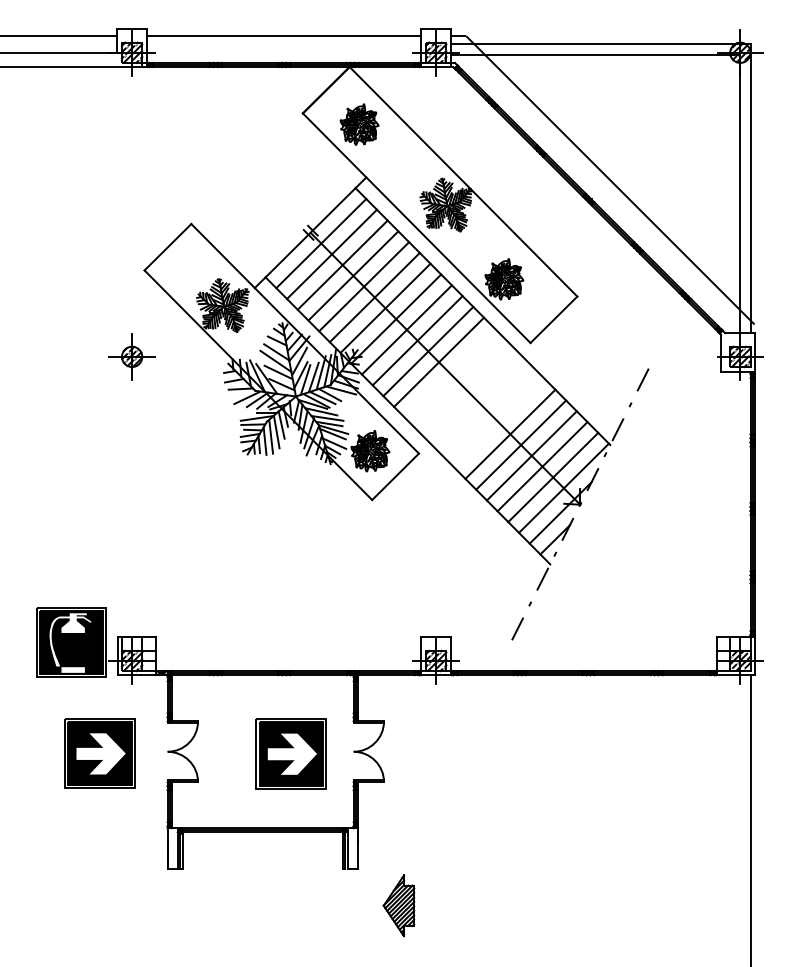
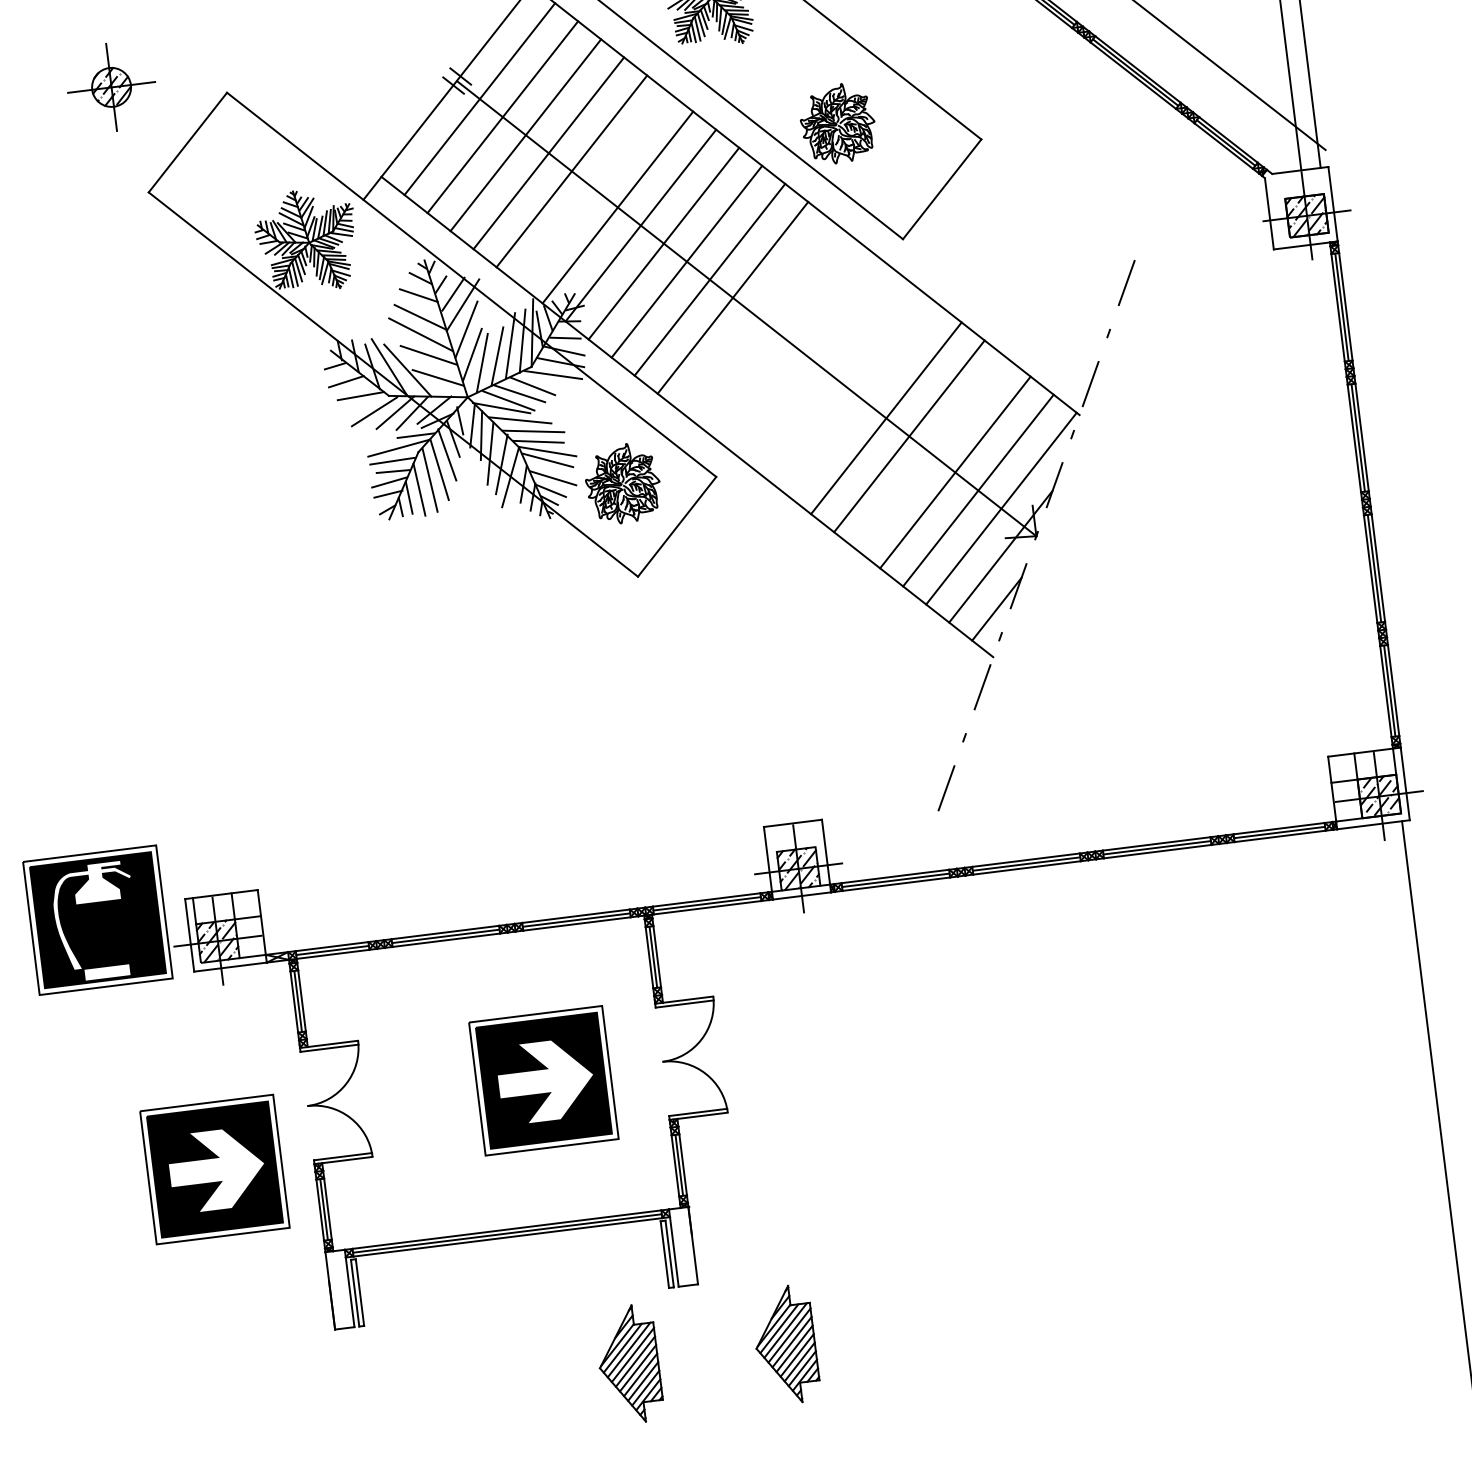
line: (374, 297) -> (594, 189), removed
part: (131, 356) -> (110, 86), moved
line: (531, 455) -> (931, 453), removed
part: (99, 753) -> (214, 1169), moved
part: (316, 905) -> (628, 1364), added

